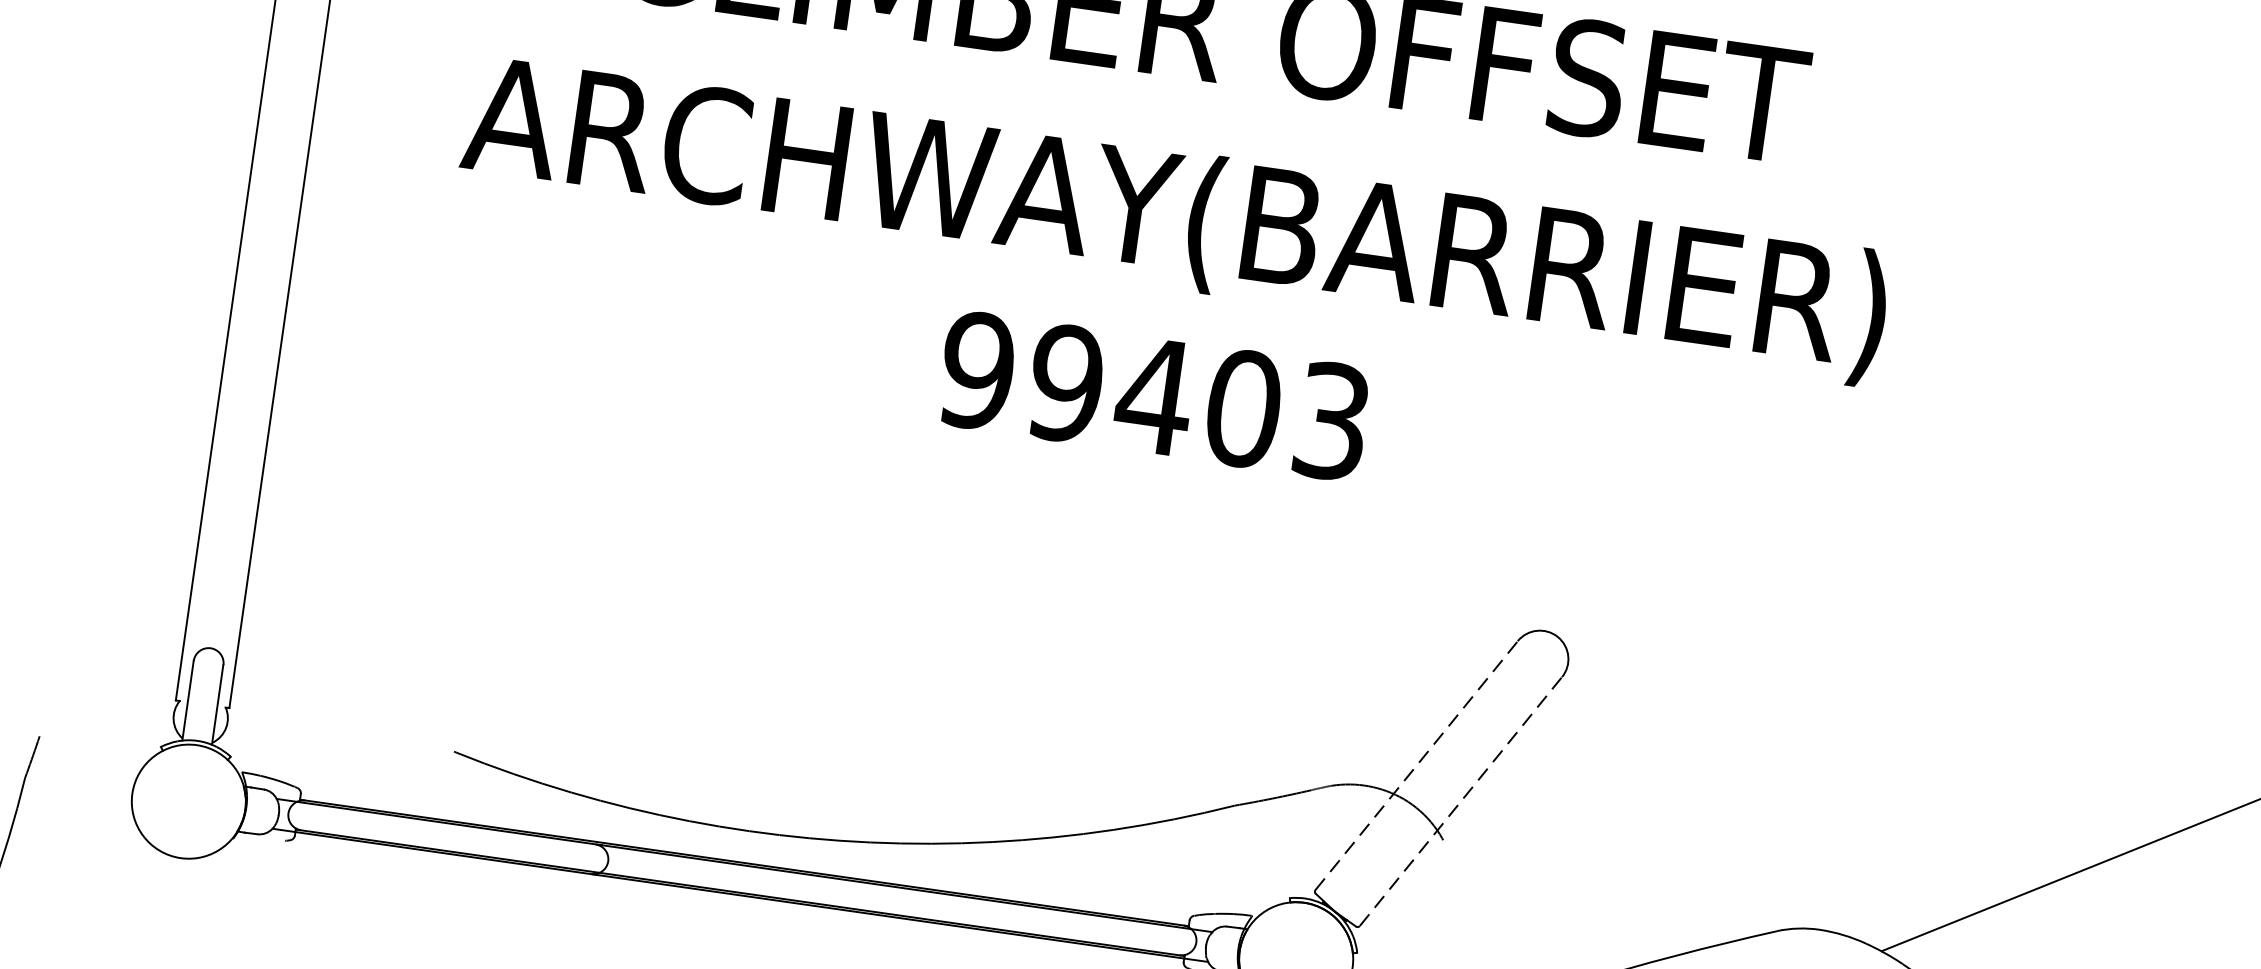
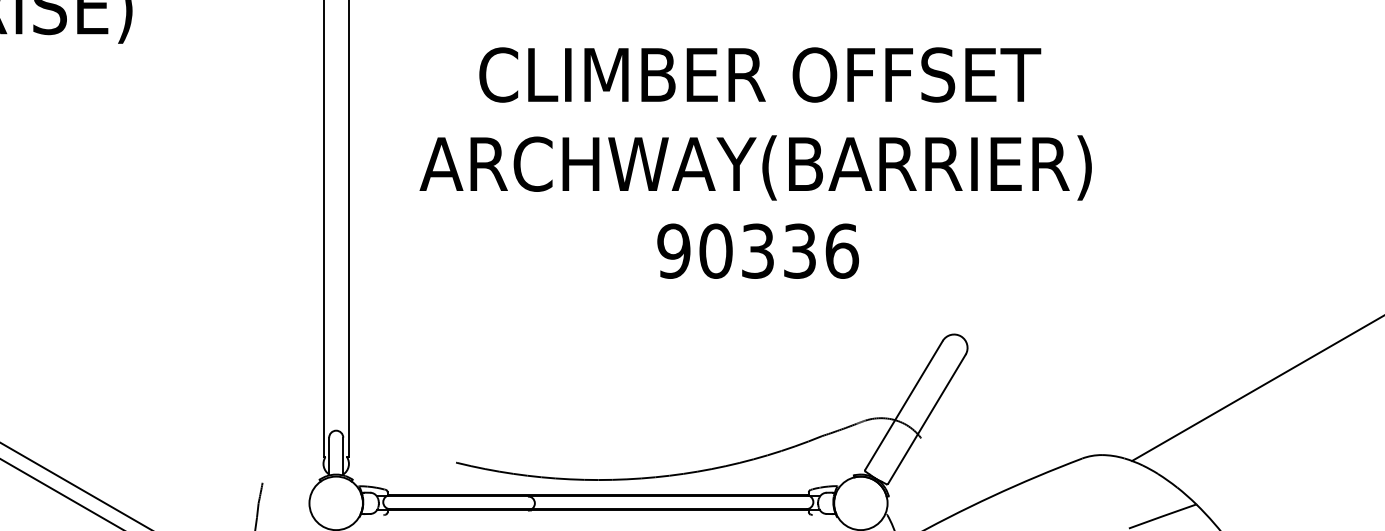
text: (1198, 400) -> (778, 250), 99403 -> 90336
line: (1417, 765) -> (904, 405), dashed -> solid
line: (1462, 800) -> (927, 418), dashed -> solid

